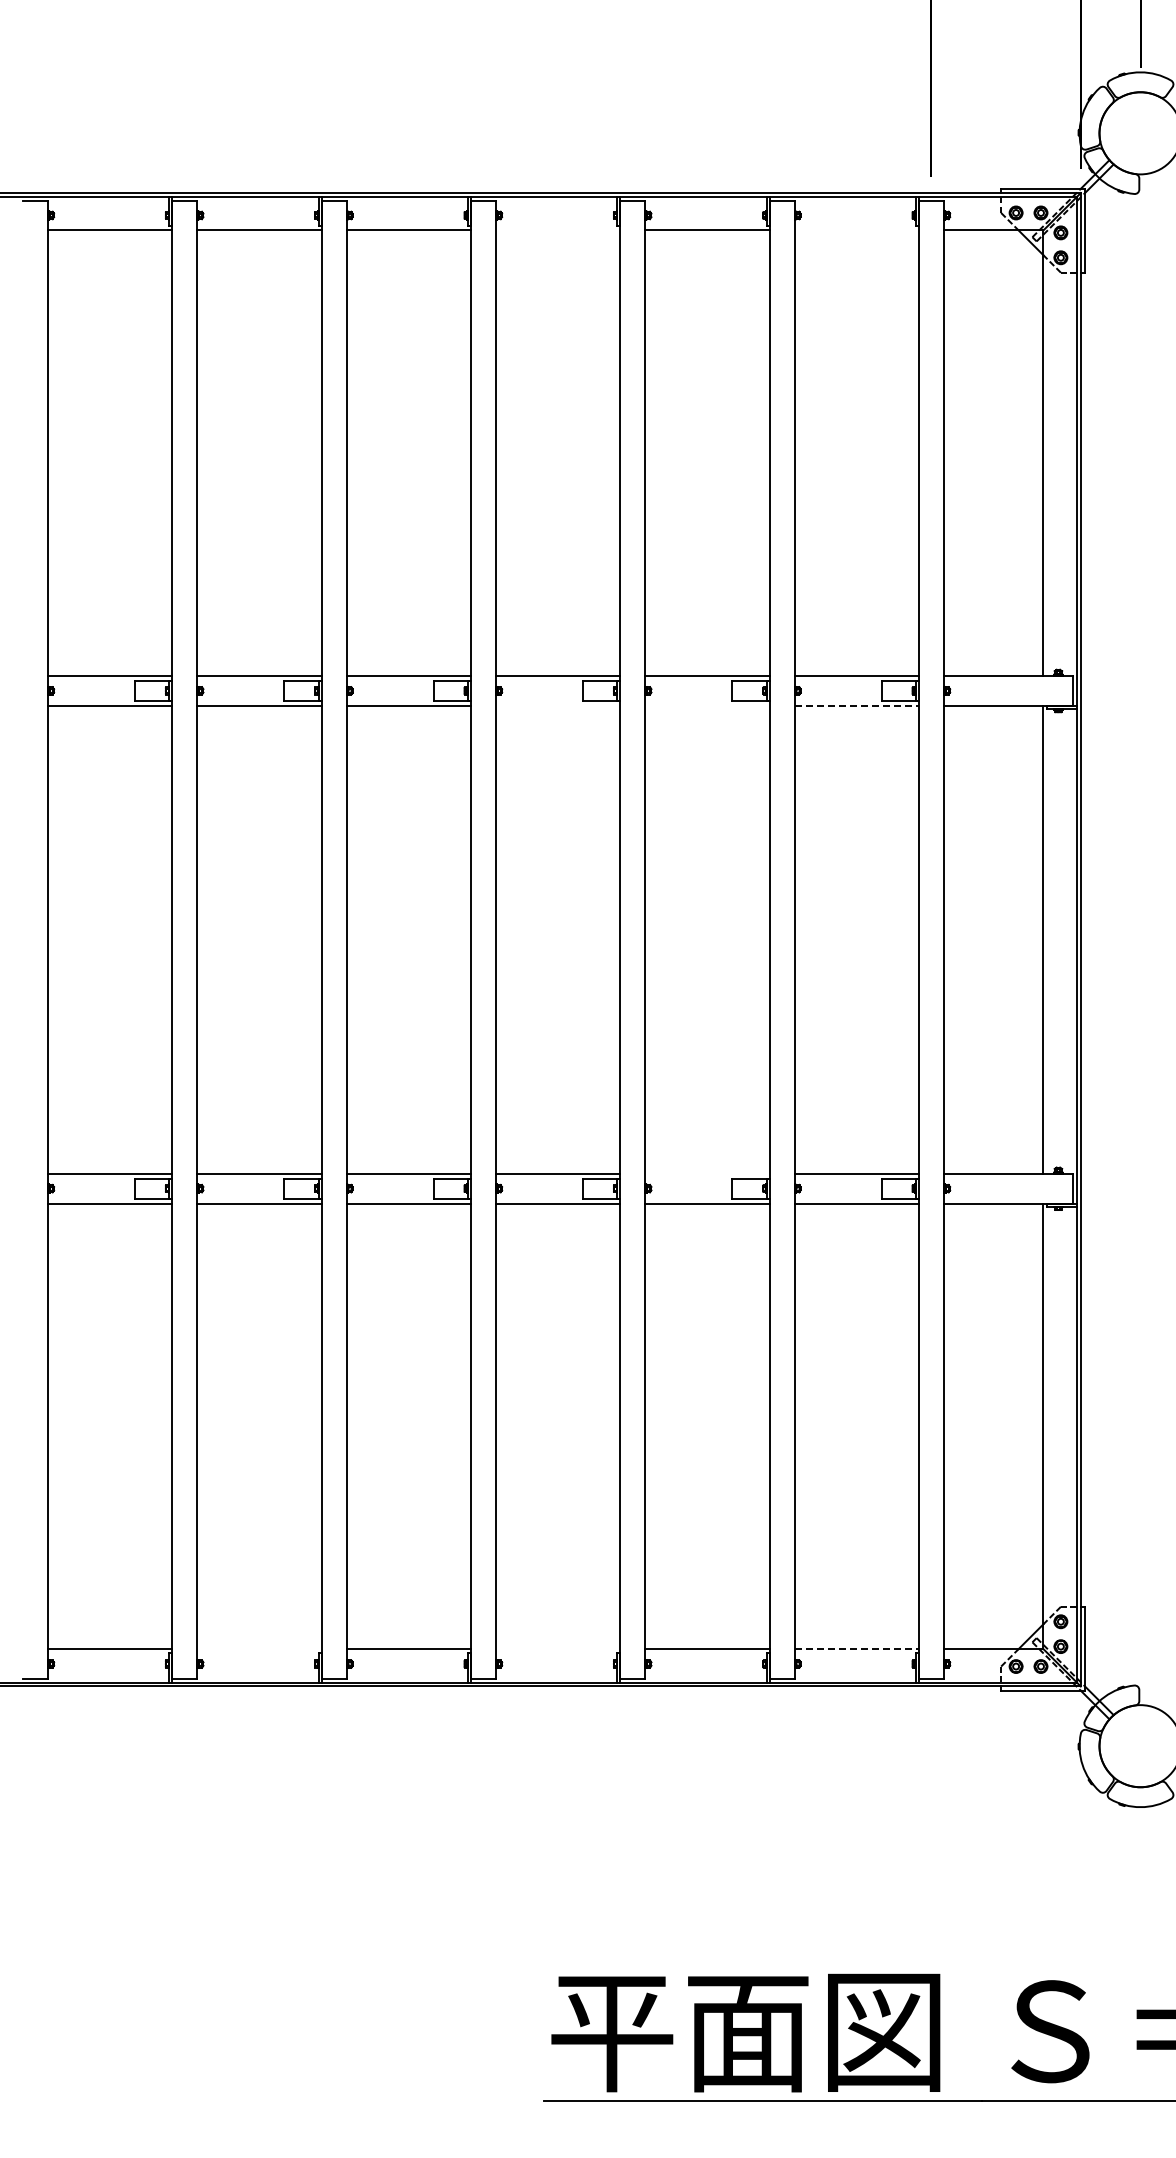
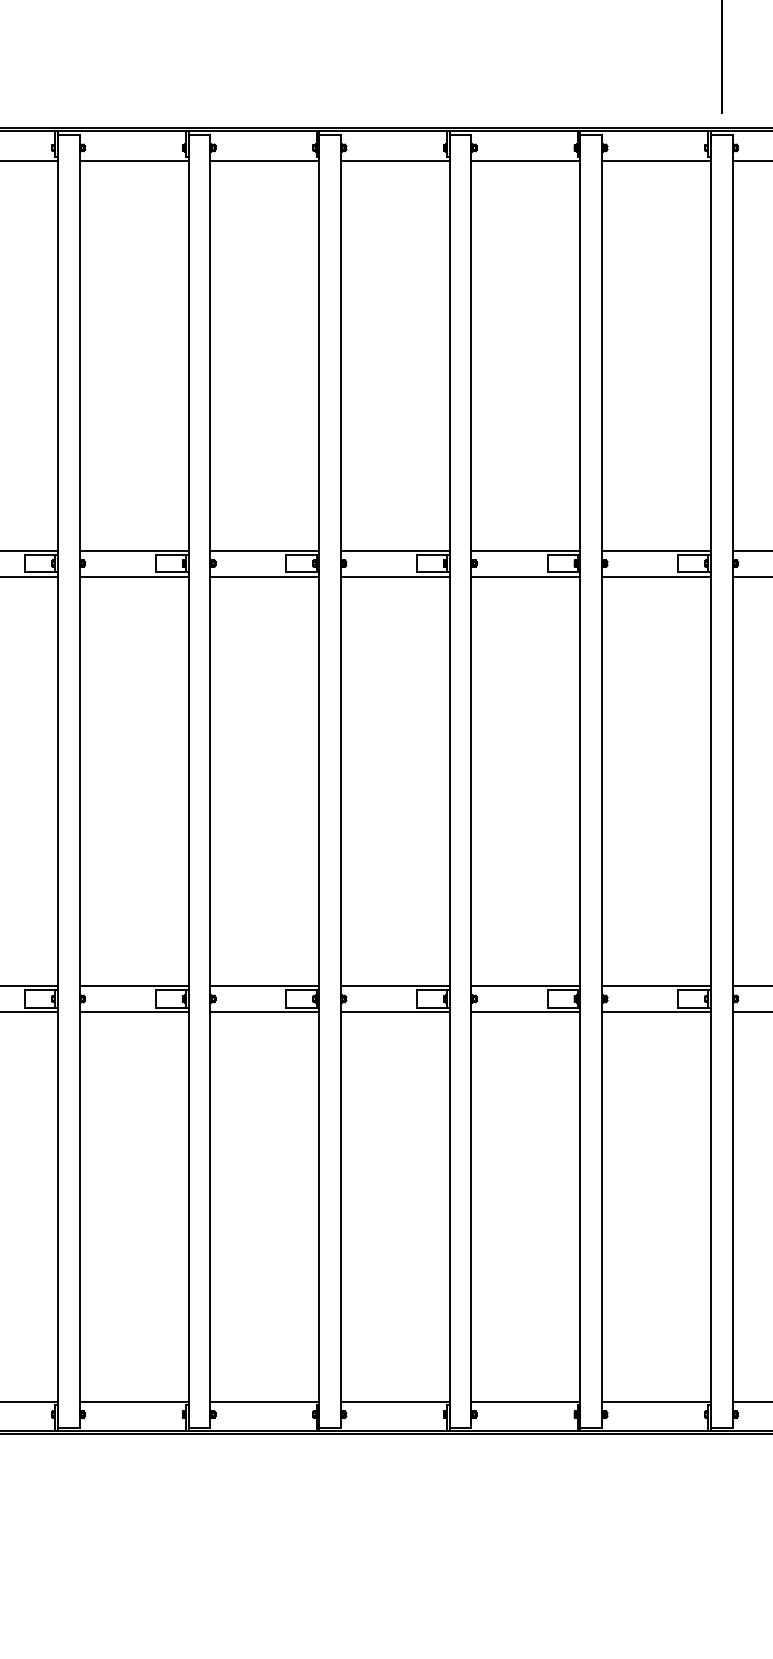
line: (557, 230) -> (394, 161), added
line: (856, 230) -> (656, 161), added
line: (557, 705) -> (394, 576), added
line: (707, 705) -> (525, 576), added
line: (857, 705) -> (657, 576), dashed -> solid
line: (707, 1173) -> (525, 985), added
line: (259, 1649) -> (134, 1401), added
line: (557, 1649) -> (394, 1401), added
line: (857, 1649) -> (657, 1401), dashed -> solid

